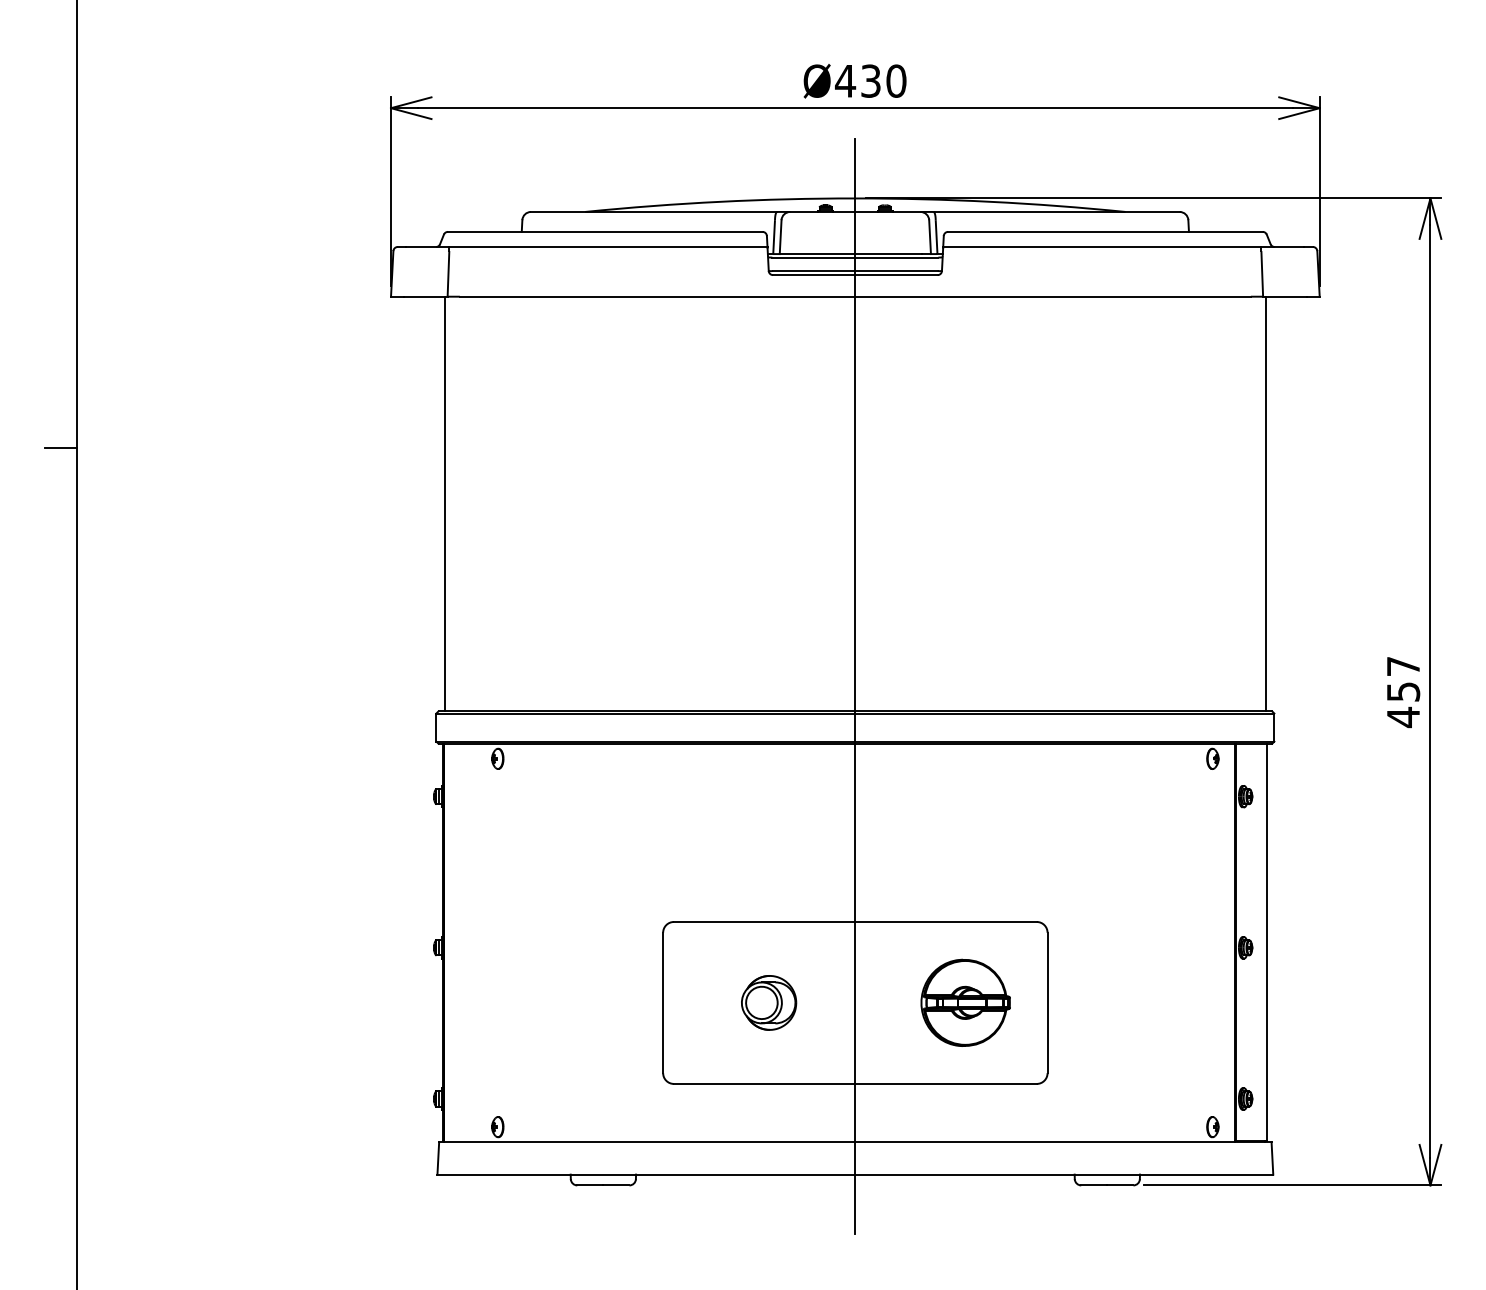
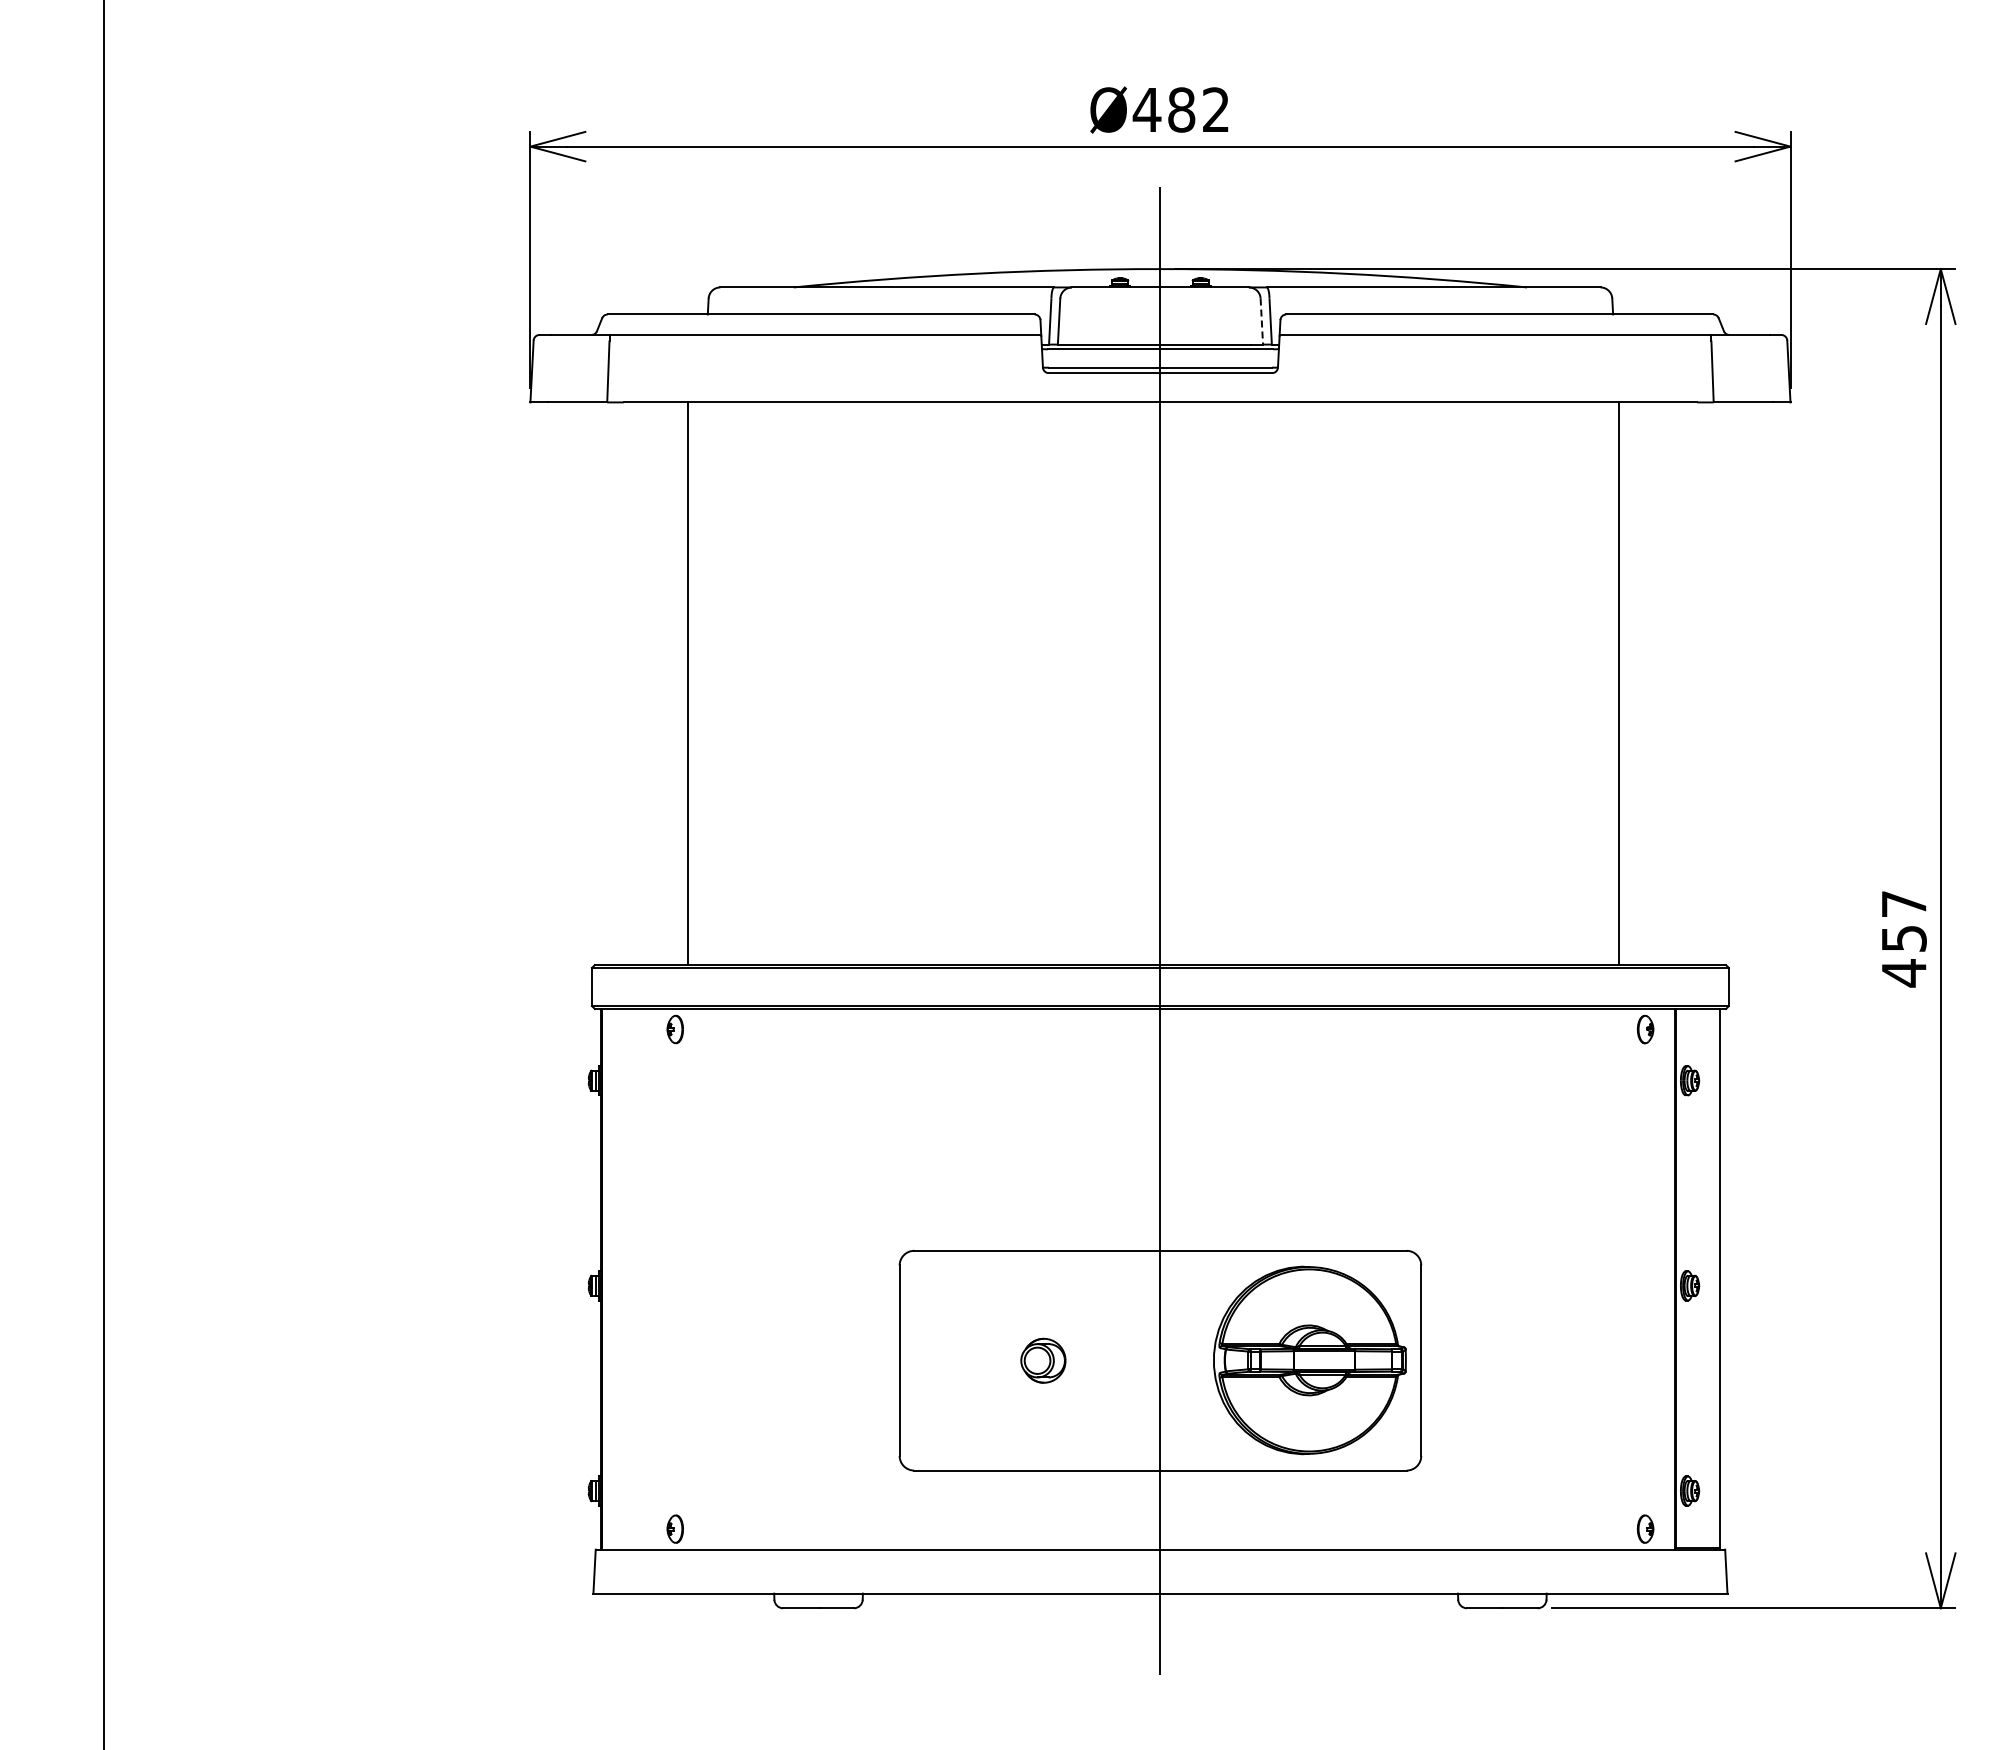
text: (883, 80) -> (1198, 109), 430 -> 482
line: (929, 237) -> (1261, 322), solid -> dashed
line: (60, 447) -> (82, 607), removed
line: (444, 503) -> (687, 683), moved
line: (1265, 503) -> (1619, 683), moved
part: (769, 1002) -> (1043, 1360), size x0.6
part: (965, 1002) -> (1310, 1360), size x1.6

